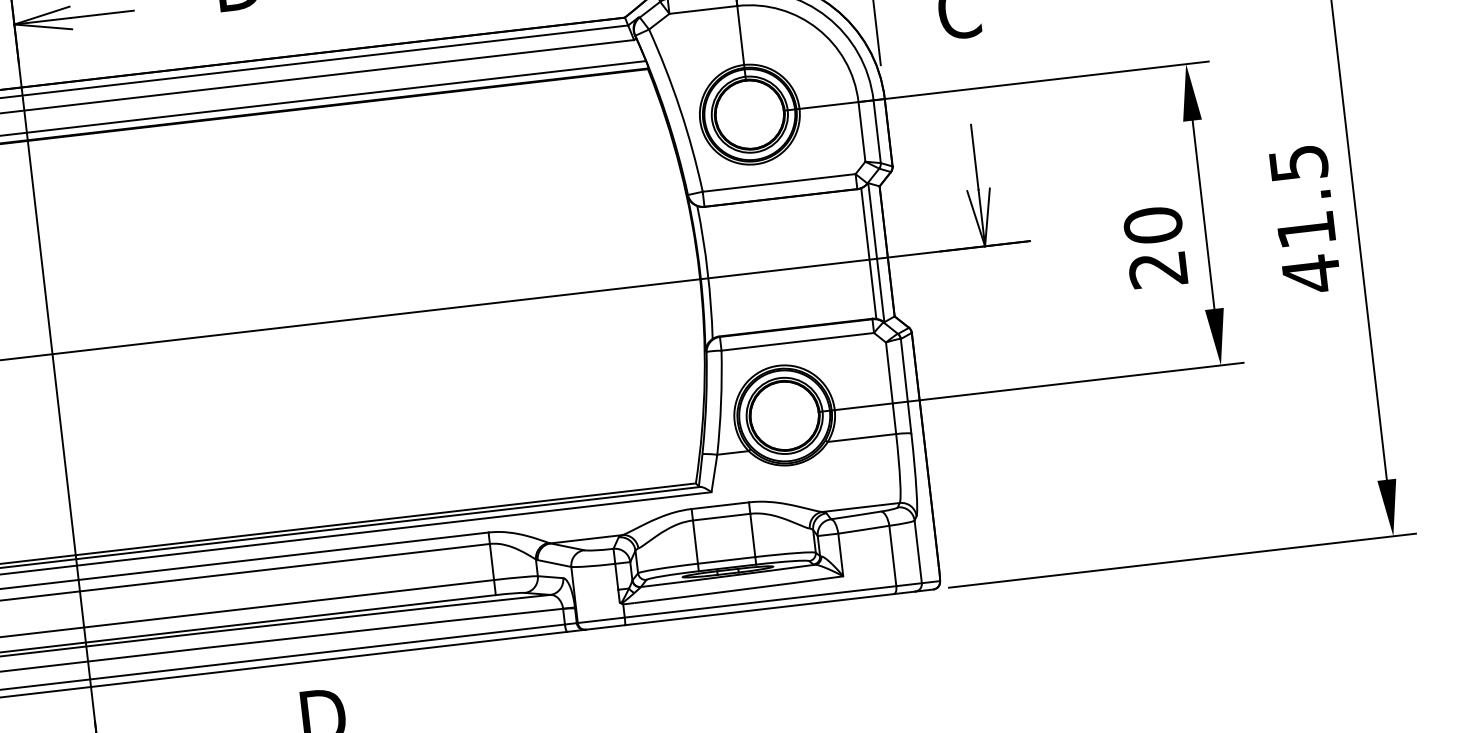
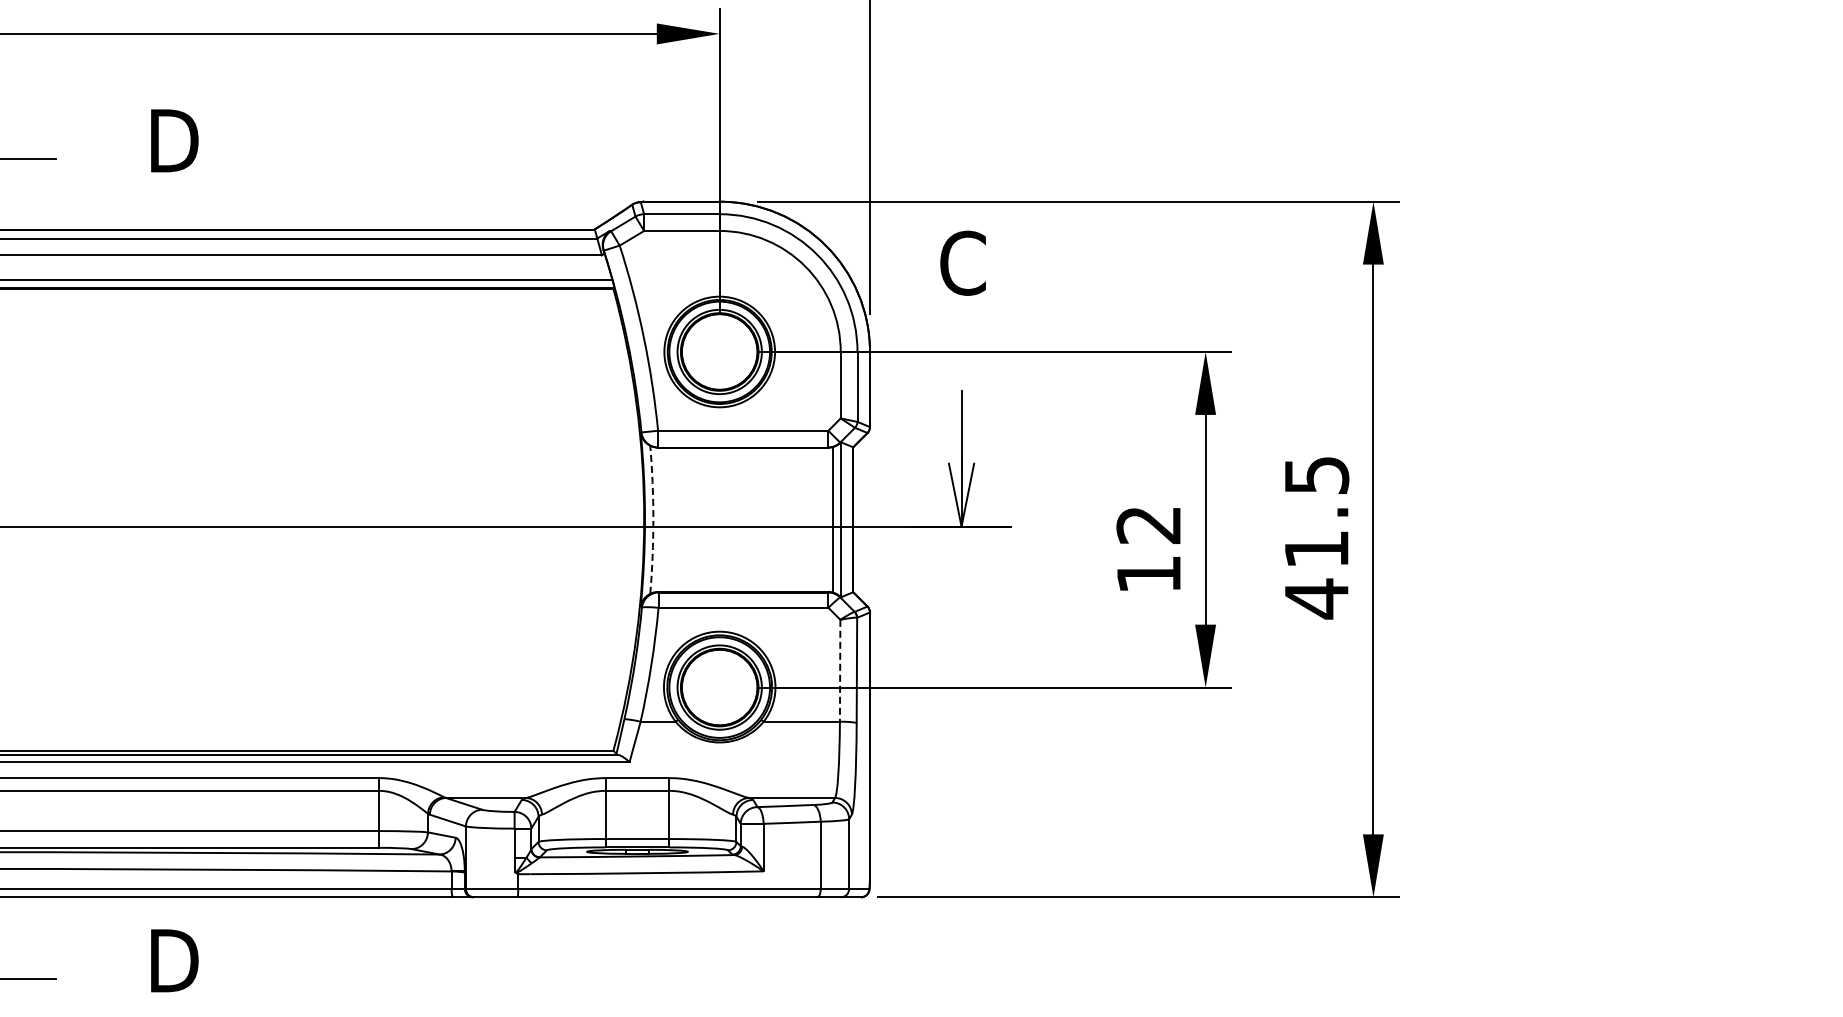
text: (1155, 247) -> (1148, 549), 20 -> 12
arc: (707, 271) -> (653, 519), solid -> dashed
line: (891, 388) -> (840, 670), solid -> dashed

